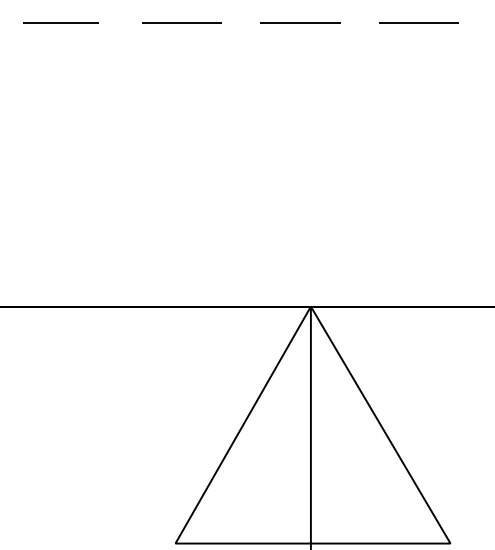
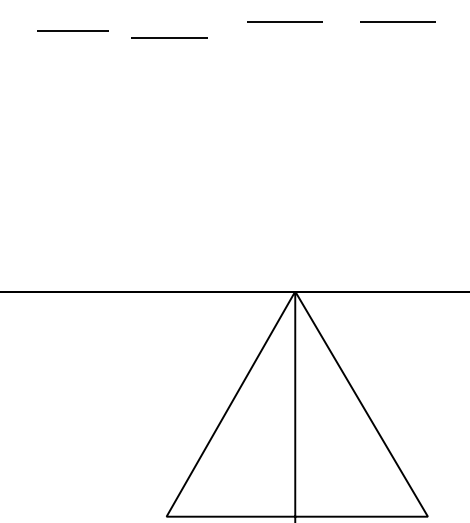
line: (60, 22) -> (72, 30), moved
line: (181, 22) -> (169, 37), moved

